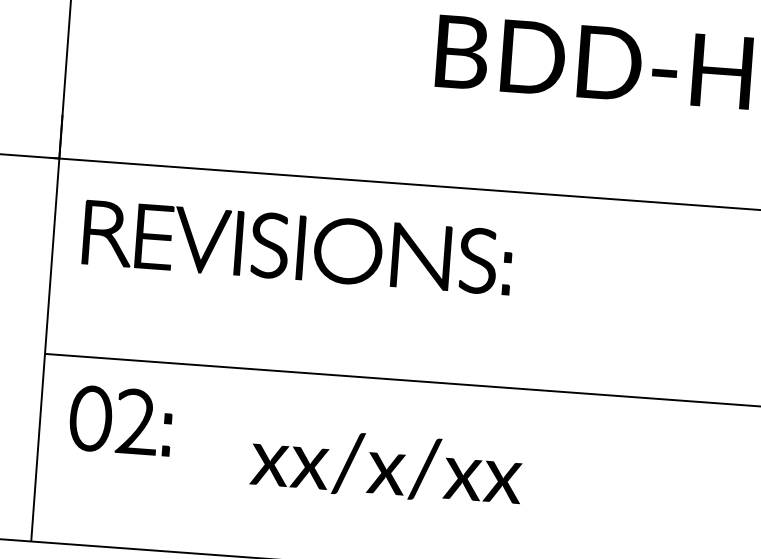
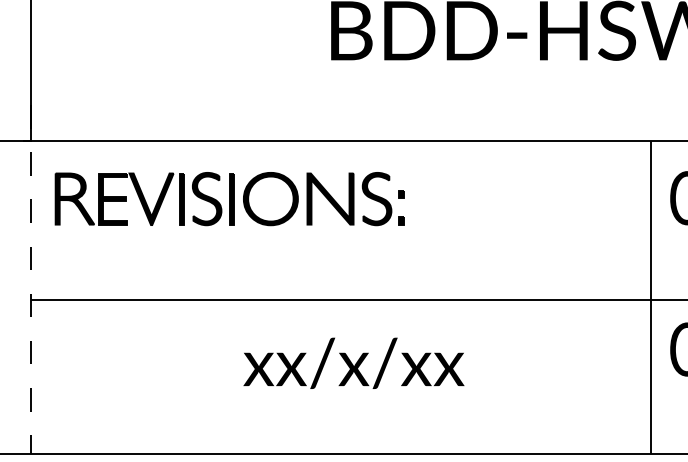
line: (46, 328) -> (30, 279), solid -> dashed
part: (119, 421) -> (95, 350), removed
text: (386, 465) -> (353, 362), moved

